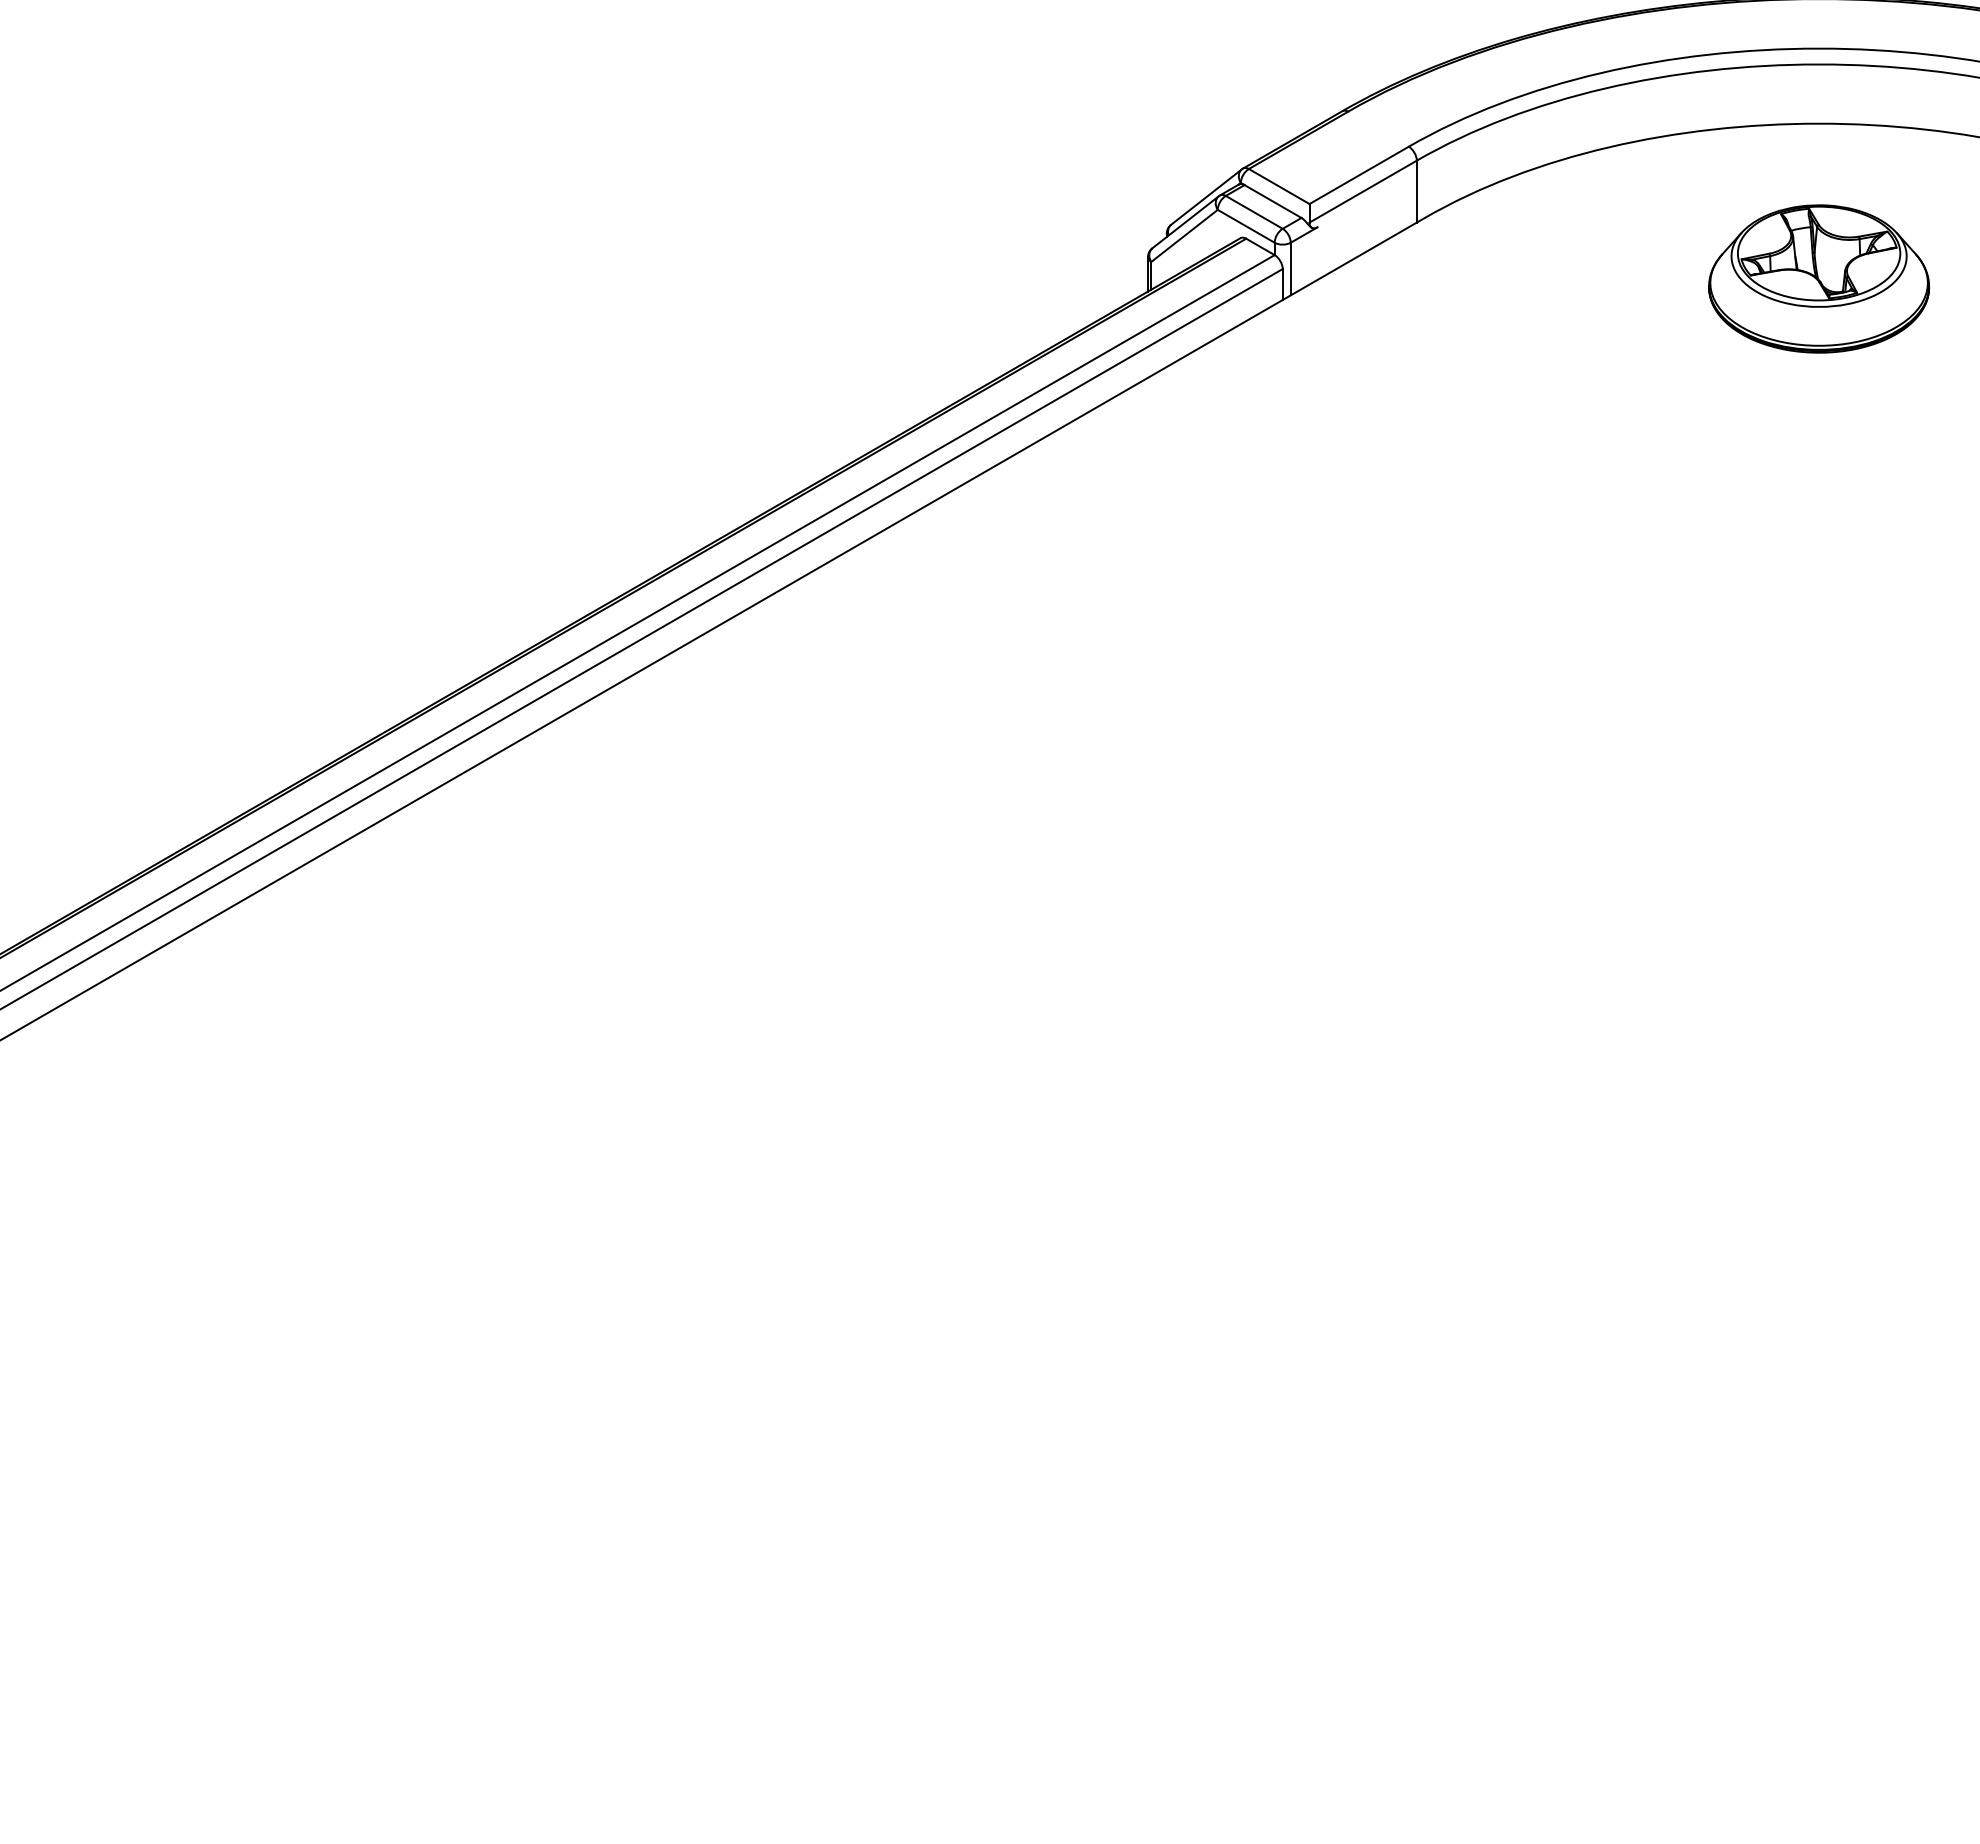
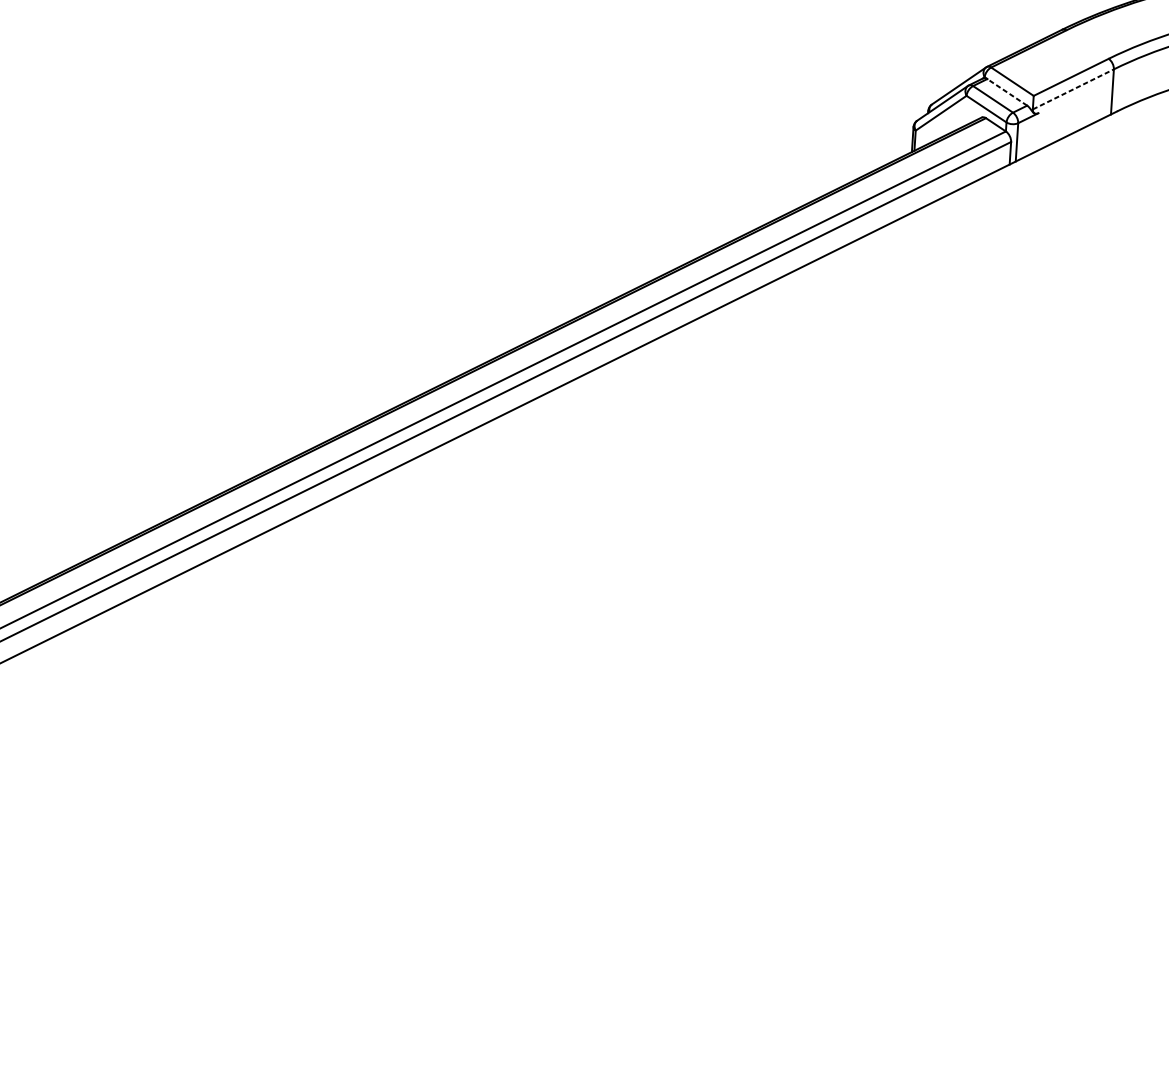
line: (1363, 191) -> (1073, 89), solid -> dashed
line: (1273, 201) -> (1007, 92), solid -> dashed

